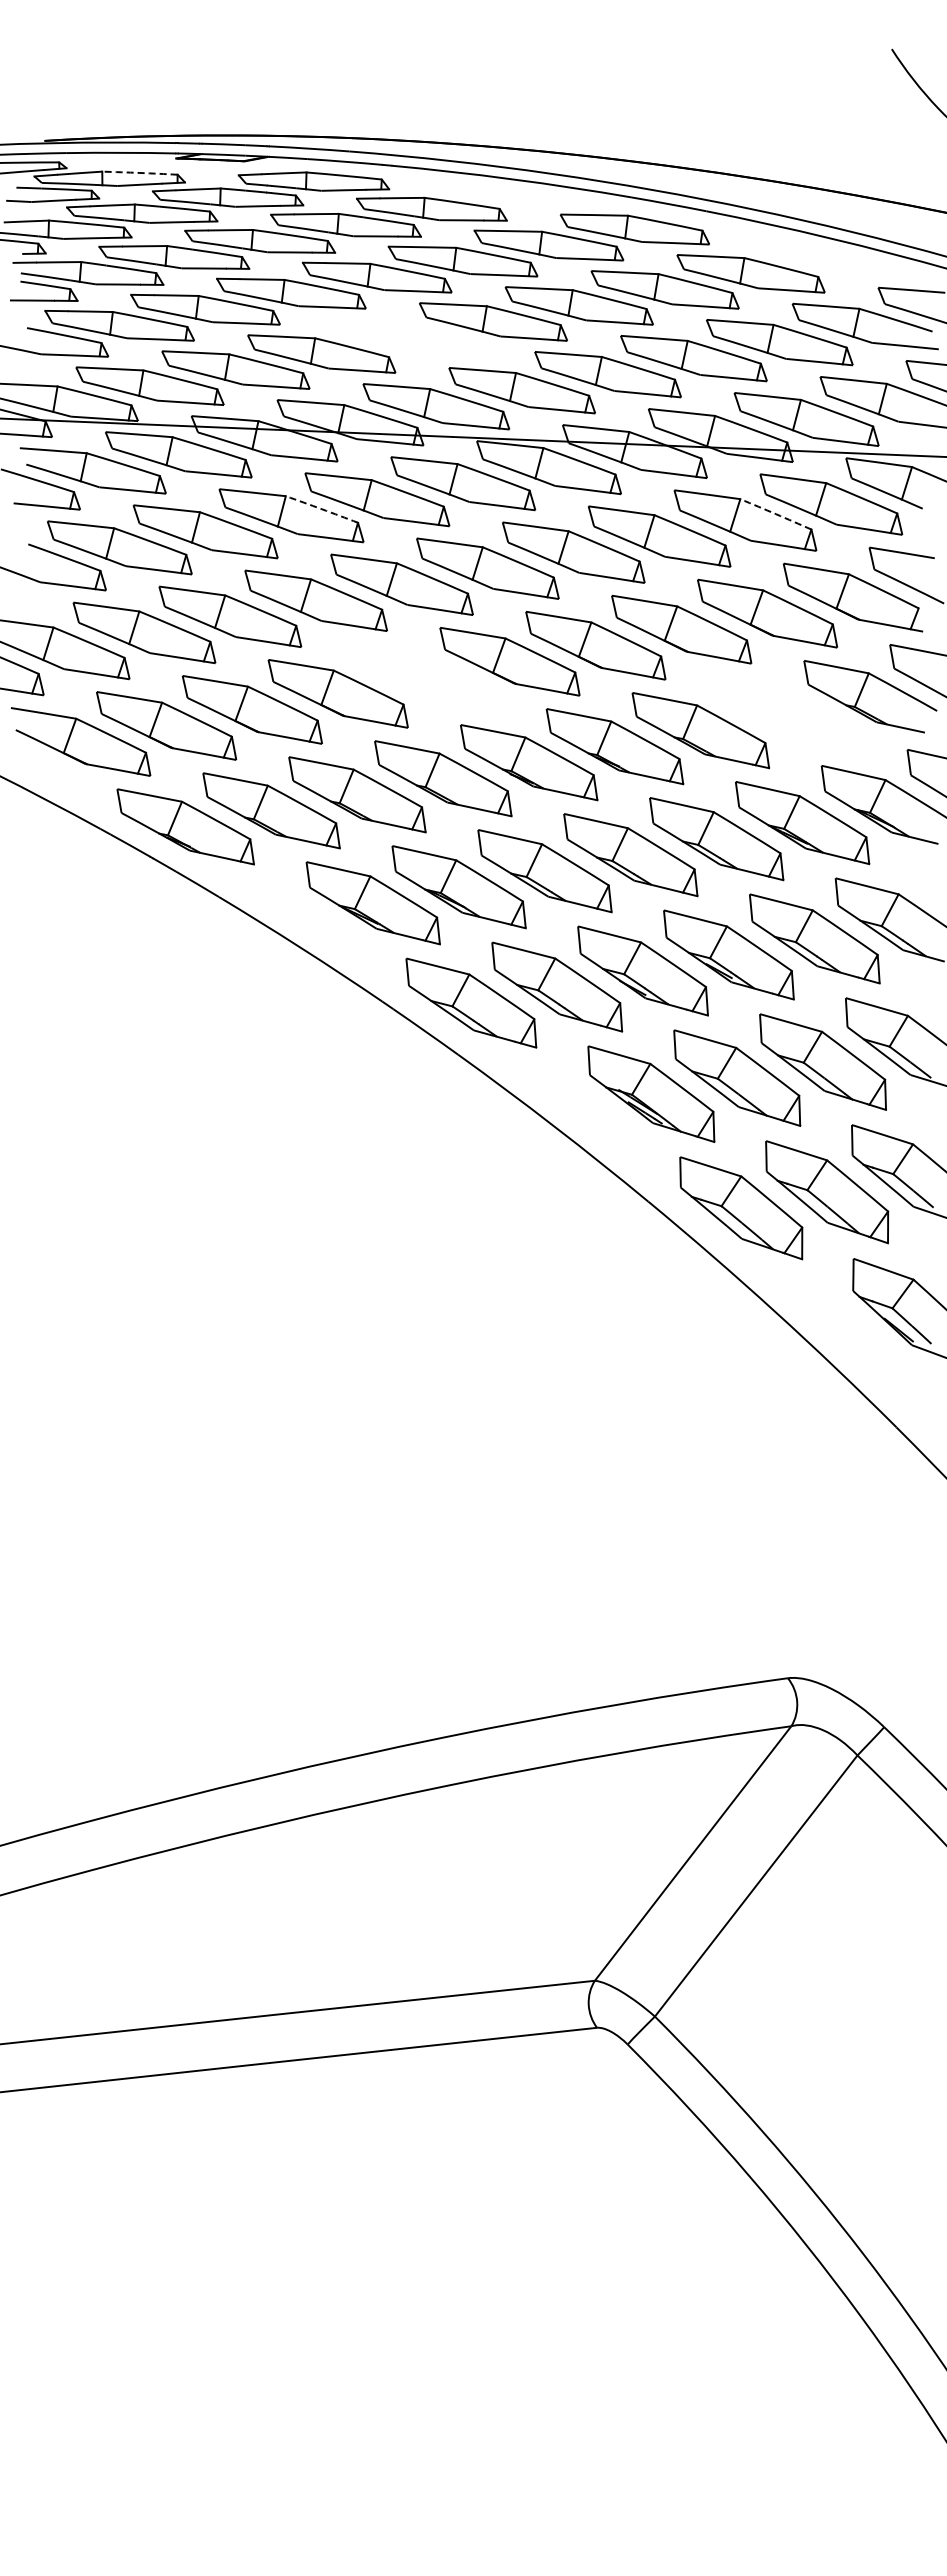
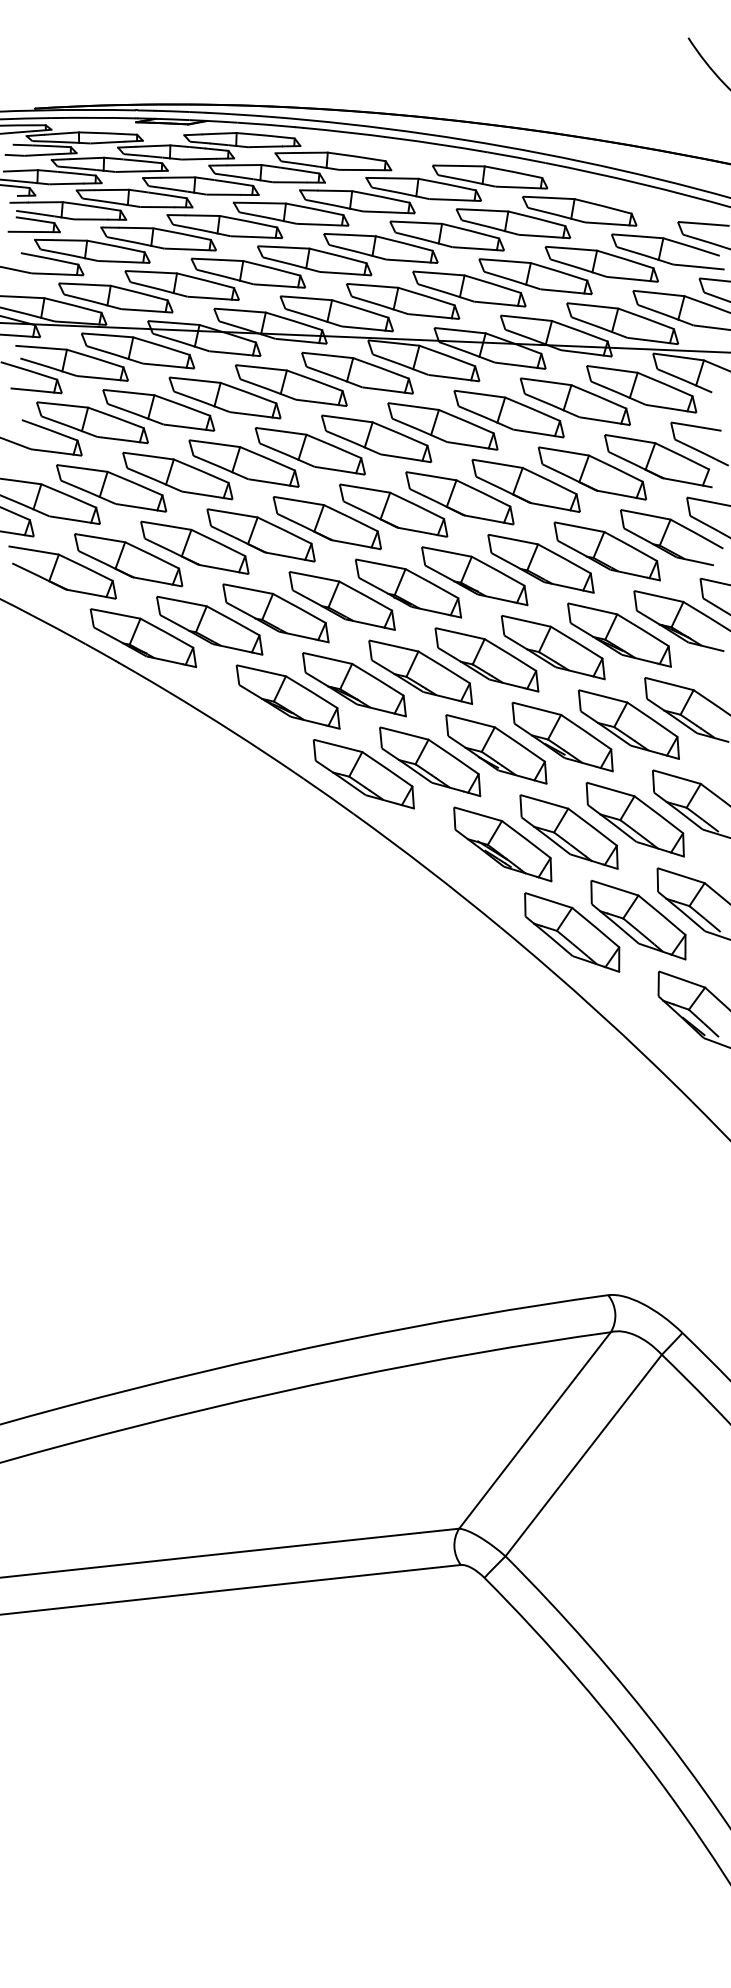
arc: (139, 172) -> (107, 133), dashed -> solid
part: (407, 337) -> (314, 260), added
arc: (322, 509) -> (248, 393), dashed -> solid
arc: (775, 514) -> (598, 397), dashed -> solid
part: (423, 677) -> (326, 522), added
part: (786, 714) -> (607, 551), added

